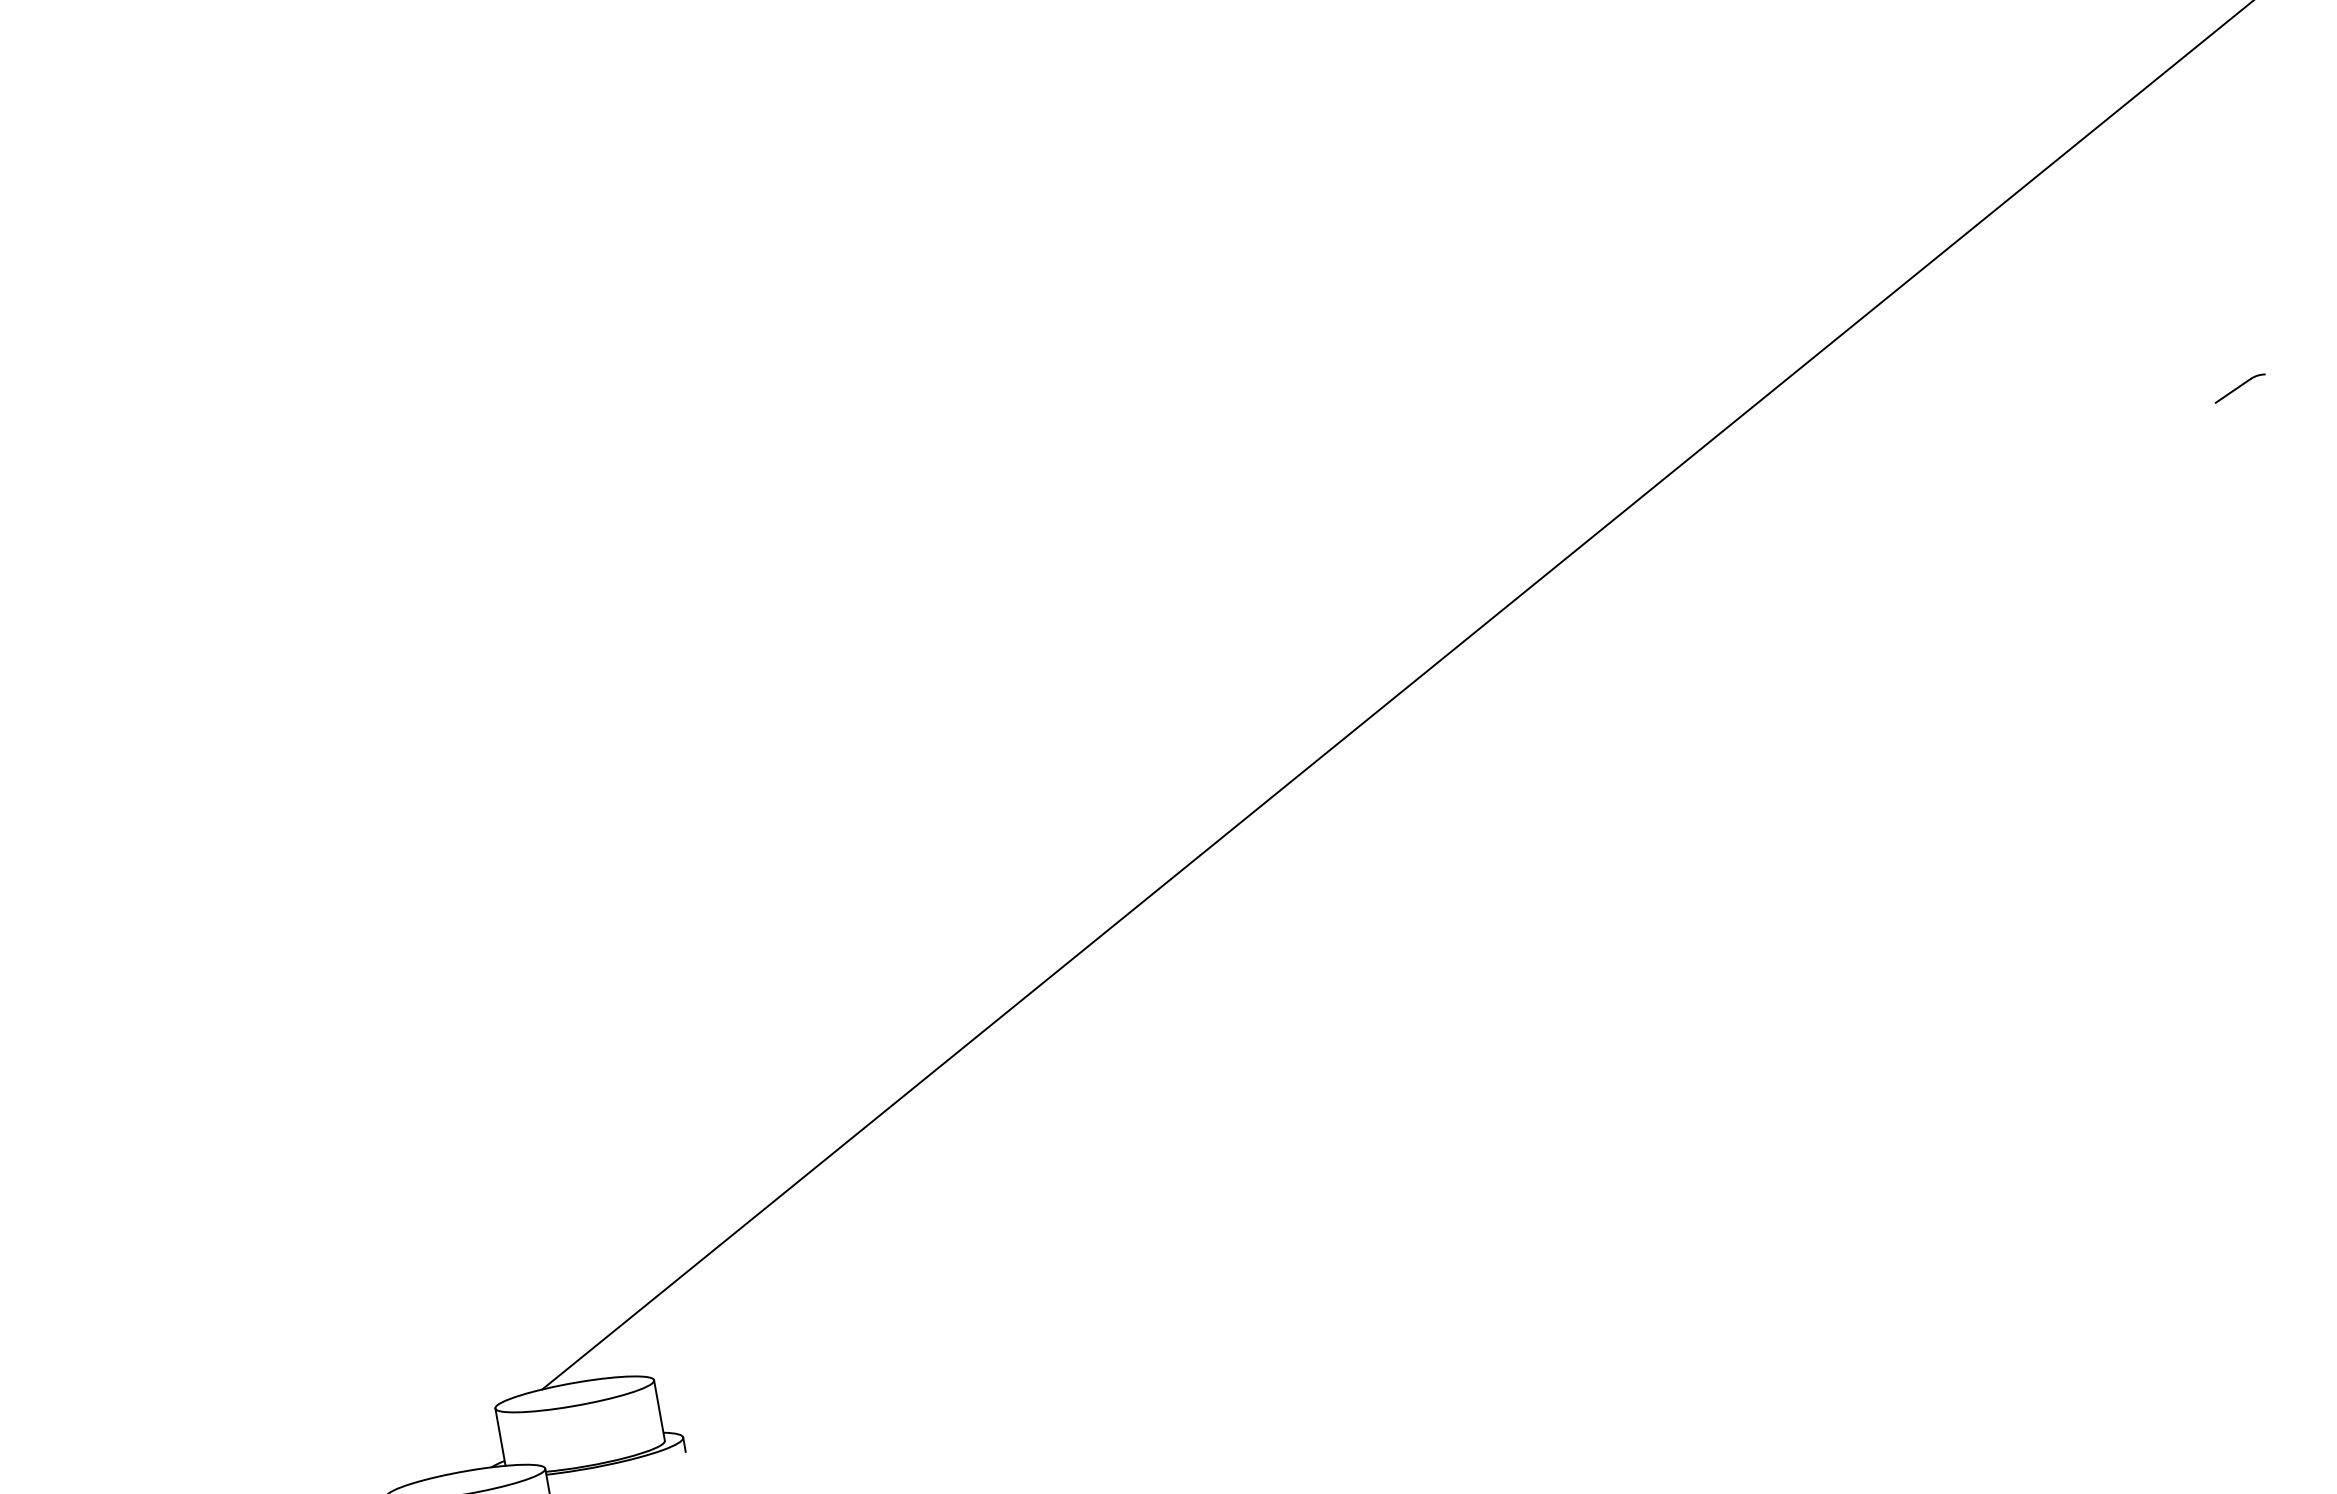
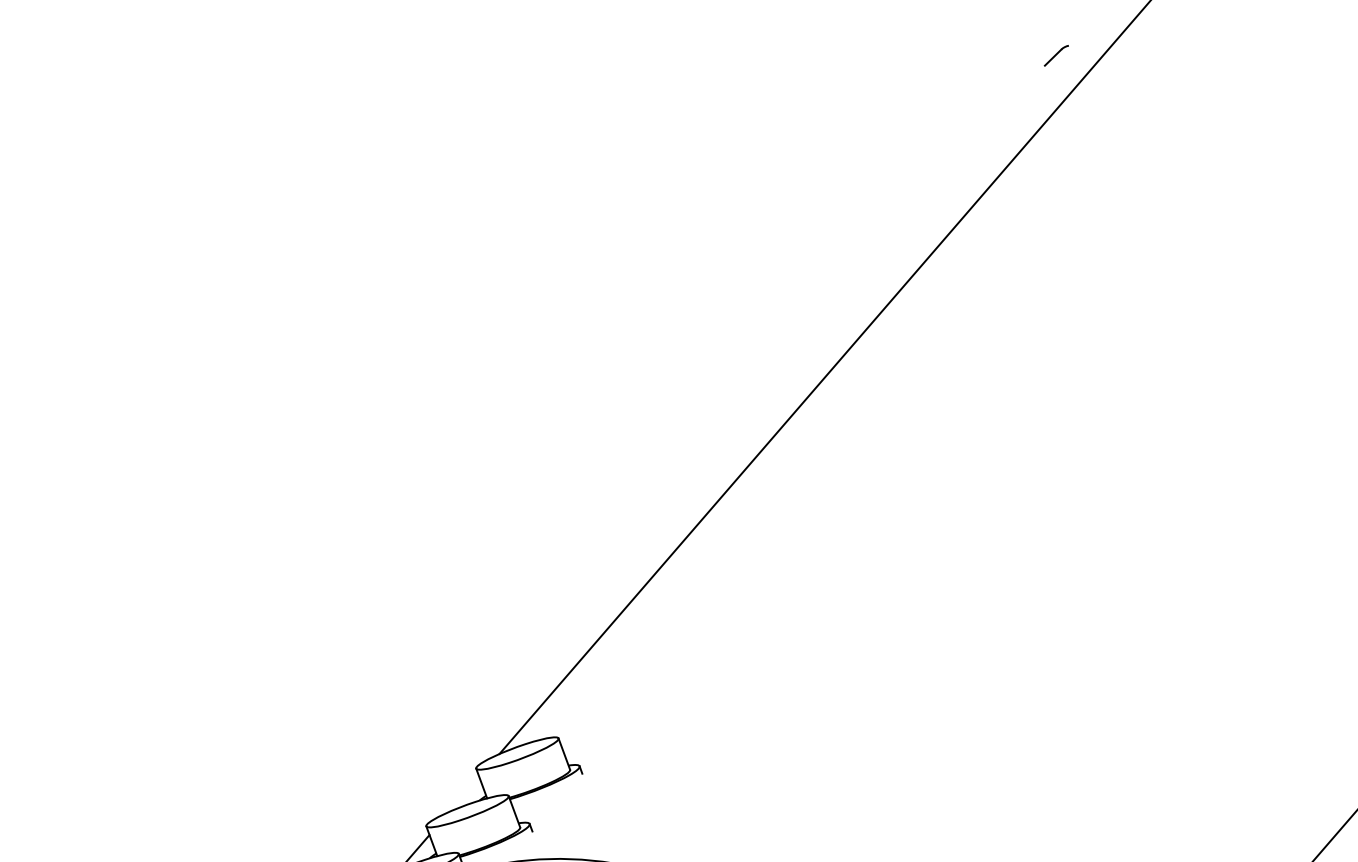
part: (2238, 387) -> (1055, 55), moved

